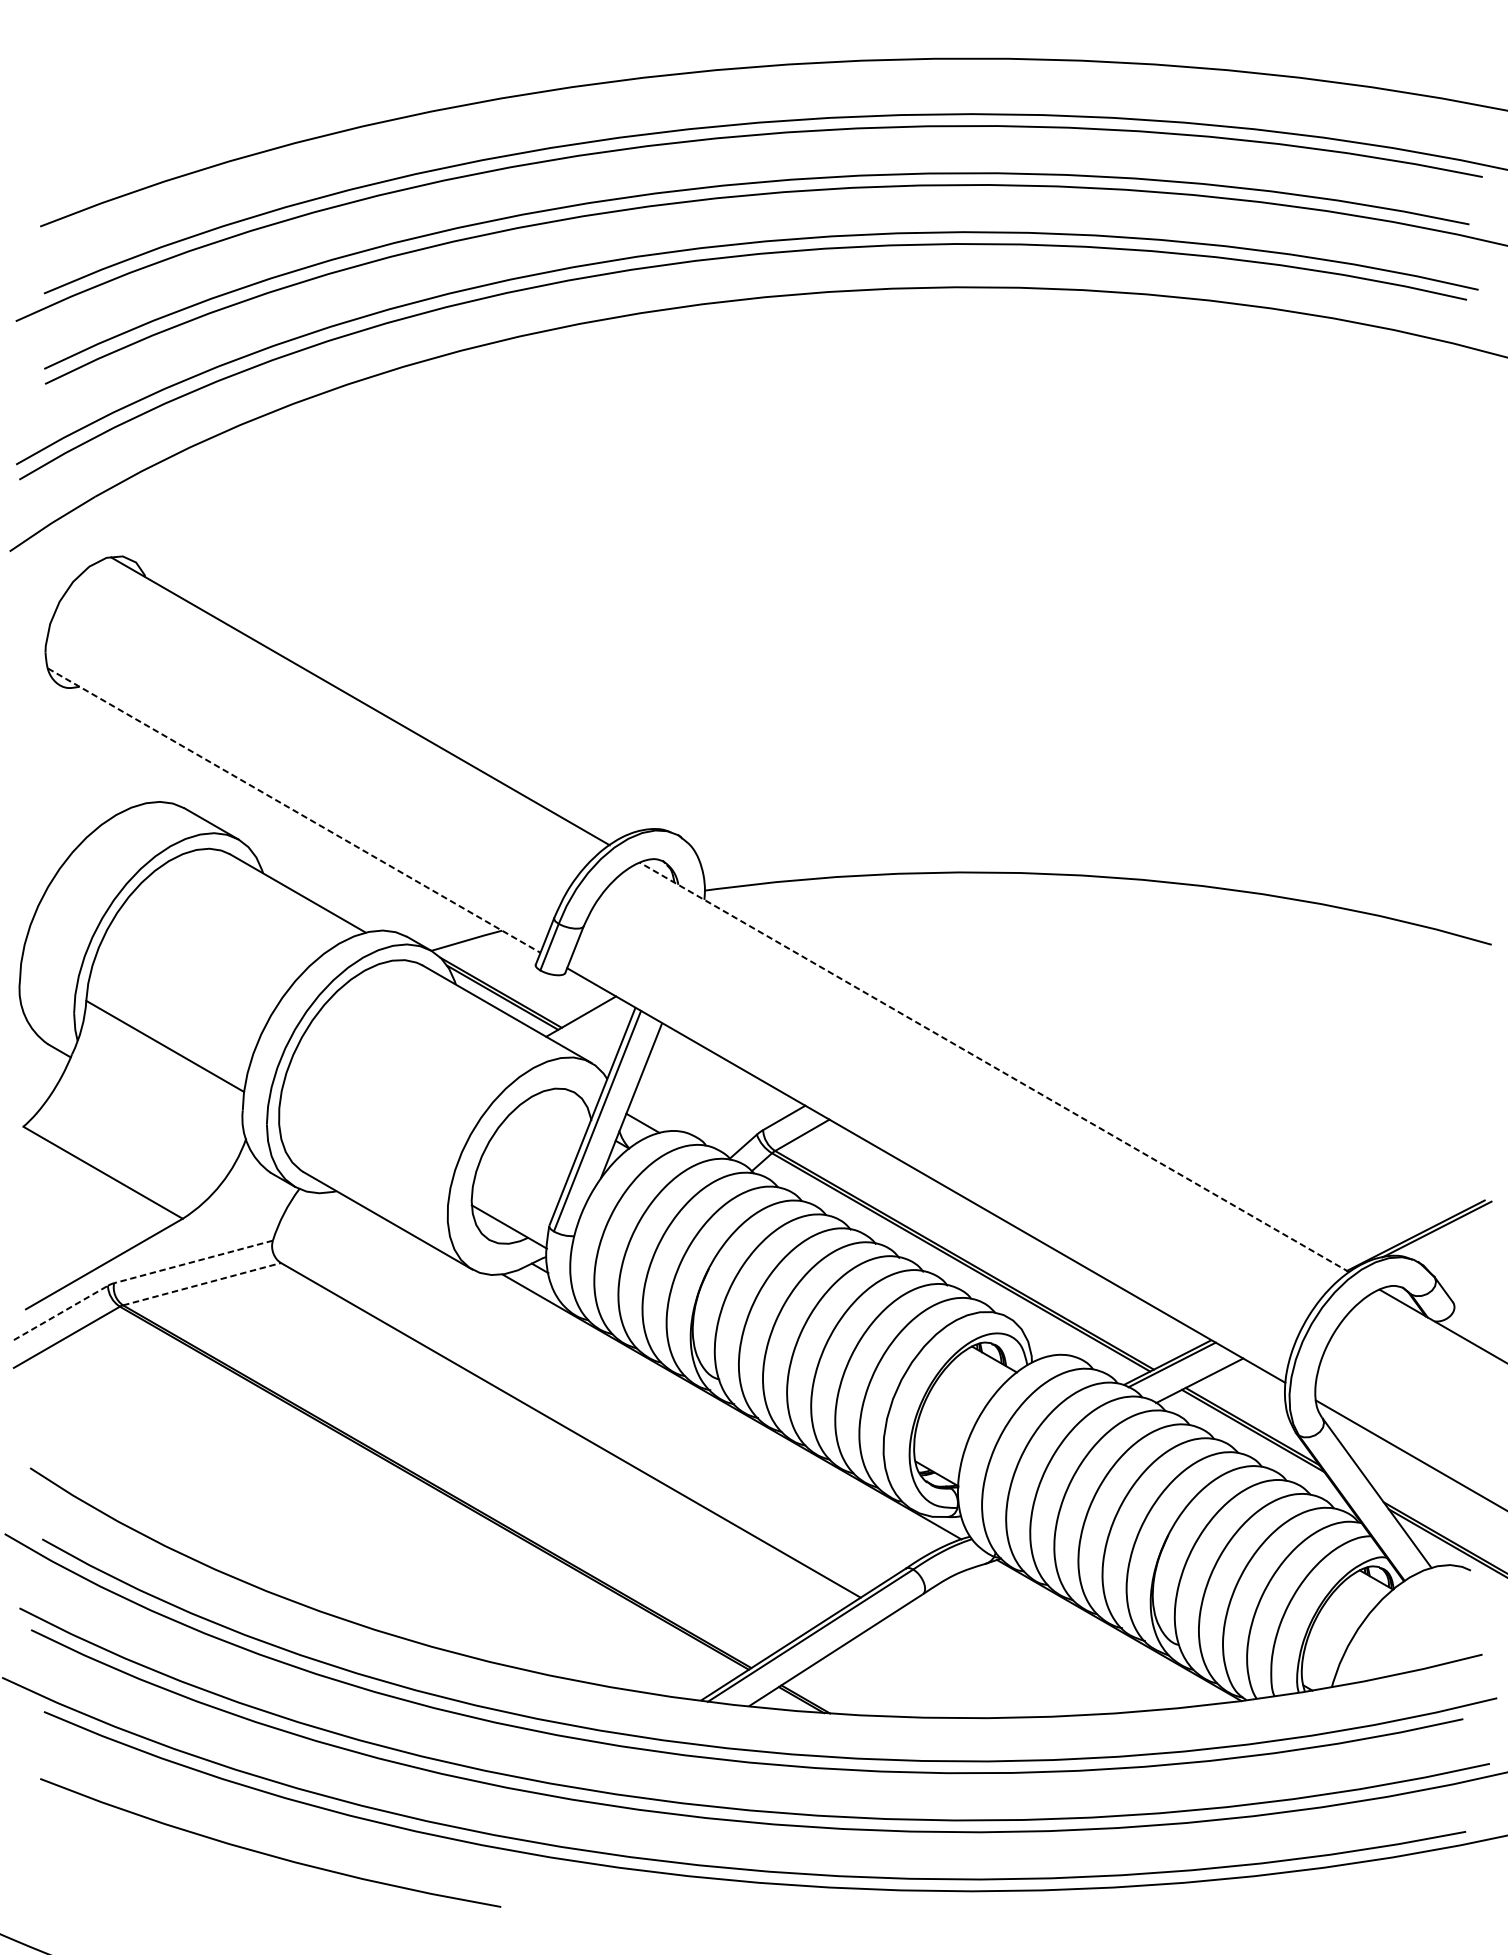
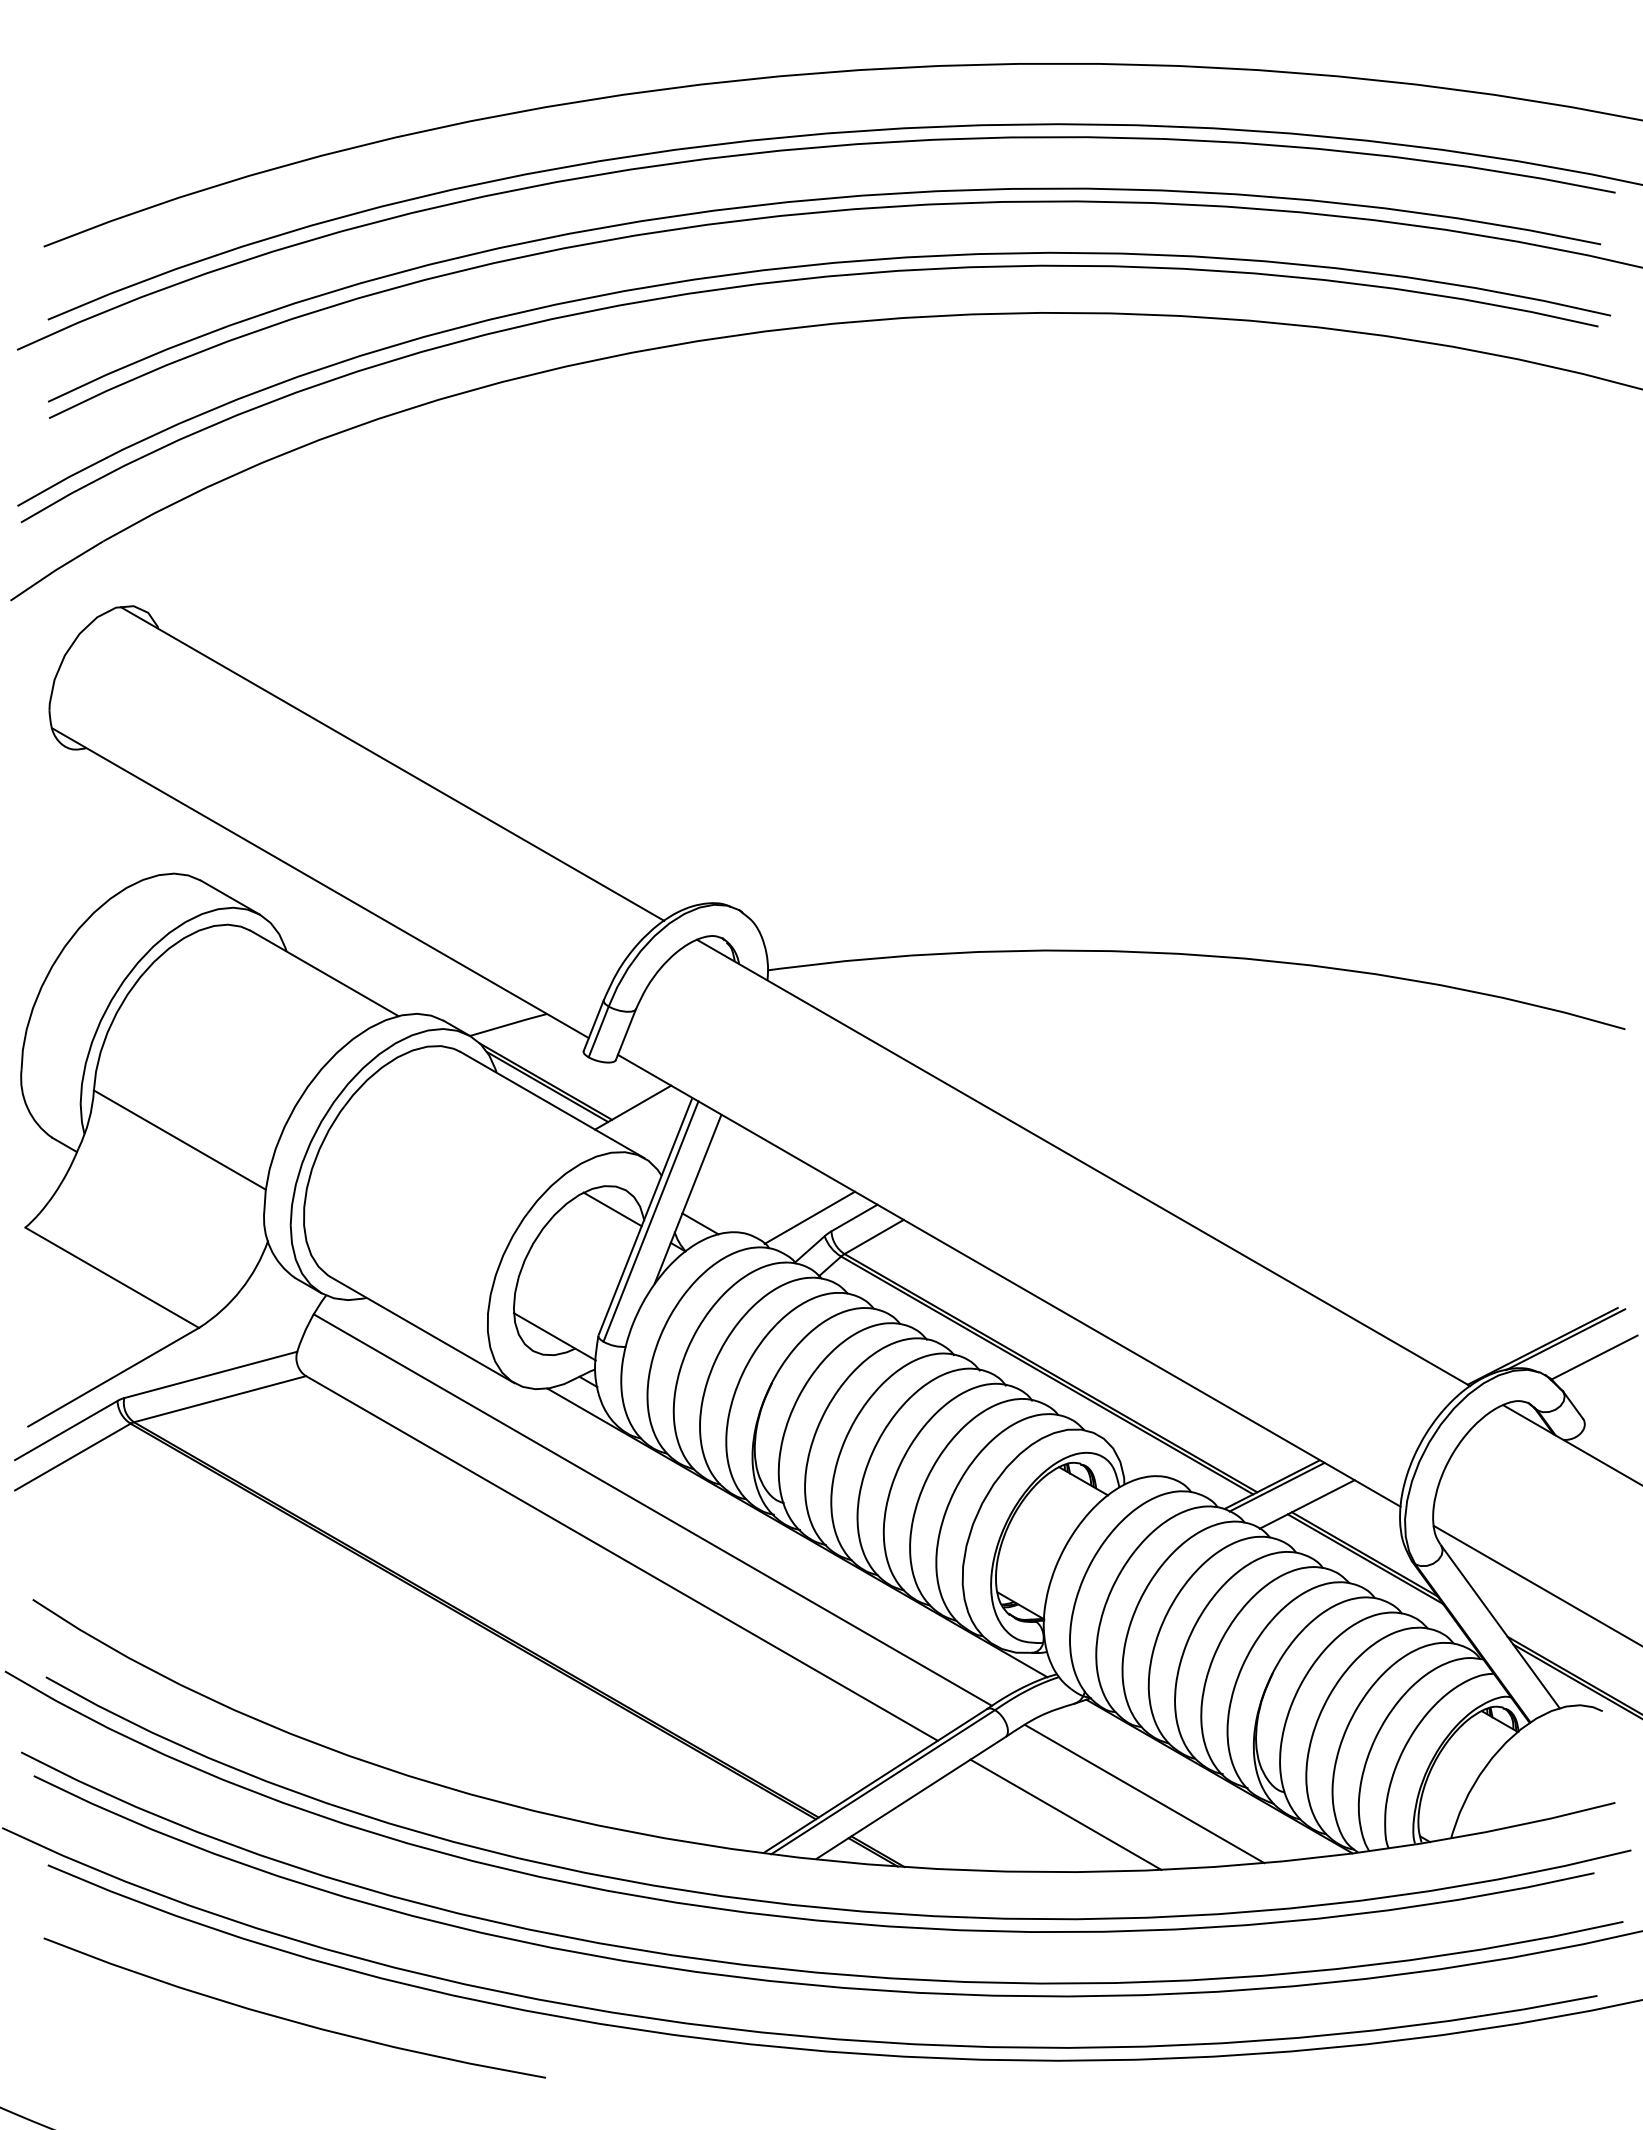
line: (294, 810) -> (320, 883), dashed -> solid
line: (994, 1066) -> (1083, 1162), dashed -> solid
line: (562, 1110) -> (612, 1209), added
line: (742, 1117) -> (809, 1217), added
line: (1462, 1245) -> (1593, 1357), added
line: (193, 1261) -> (210, 1374), dashed -> solid
line: (202, 1284) -> (220, 1399), dashed -> solid
line: (61, 1312) -> (66, 1430), dashed -> solid
line: (598, 1385) -> (652, 1509), added
line: (1050, 1646) -> (1144, 1794), added
line: (977, 1665) -> (1065, 1814), added

